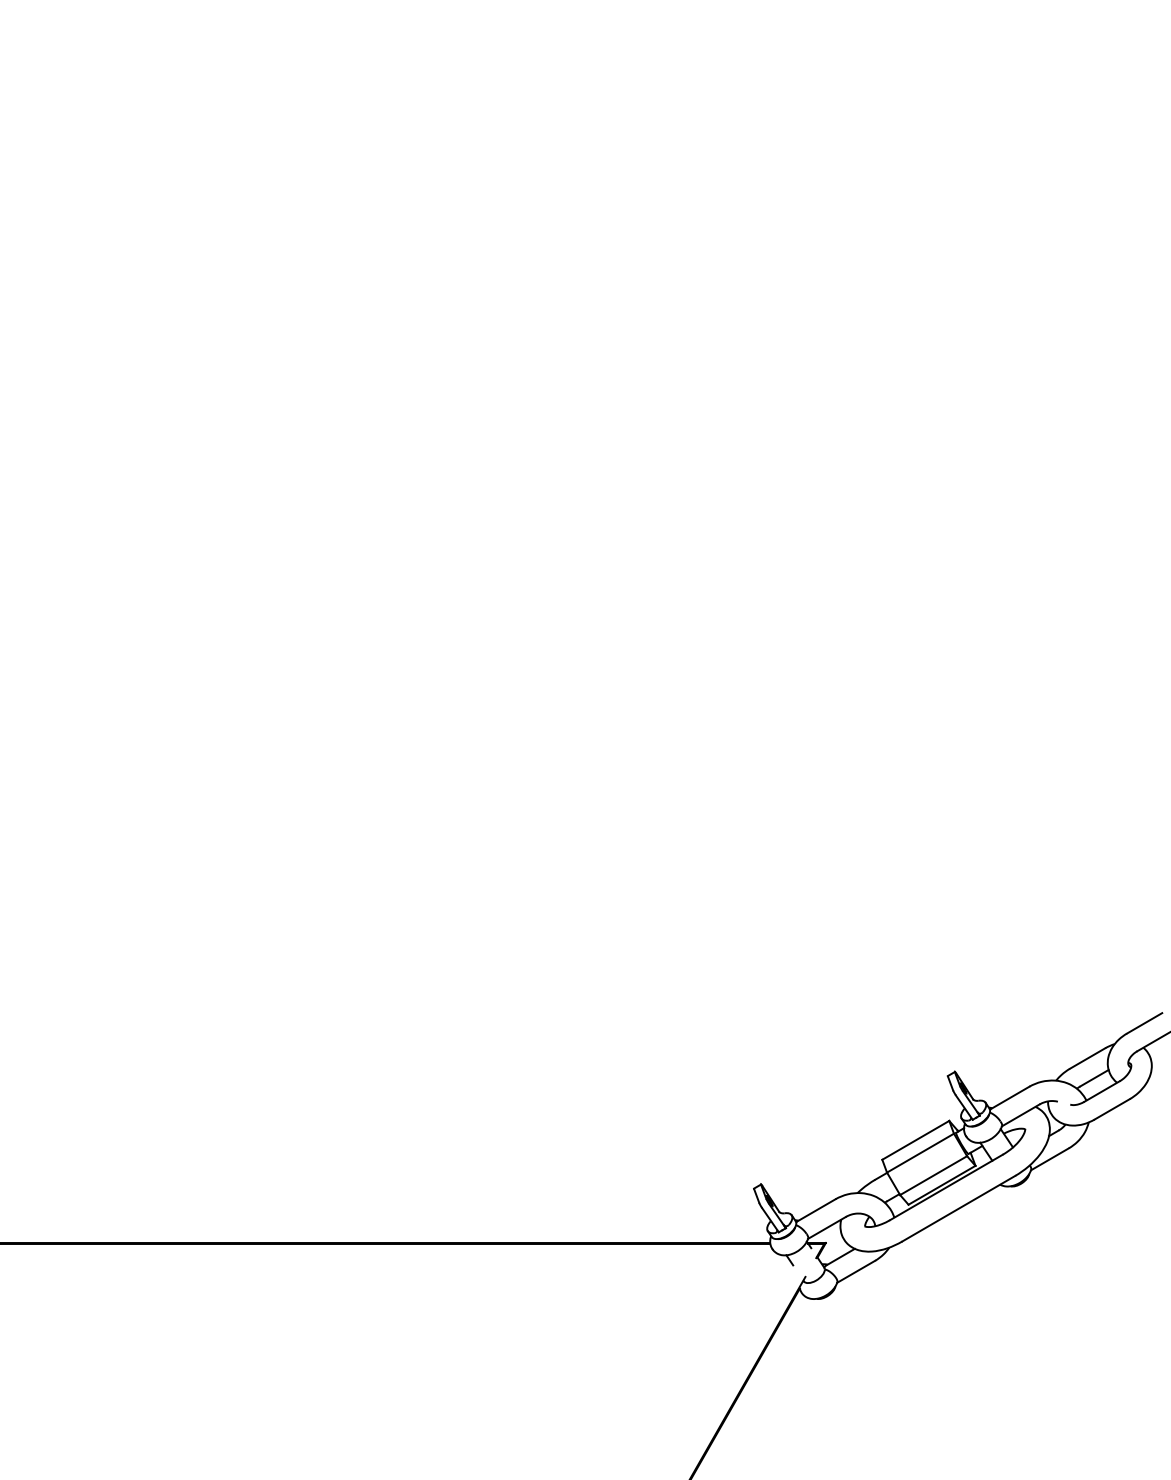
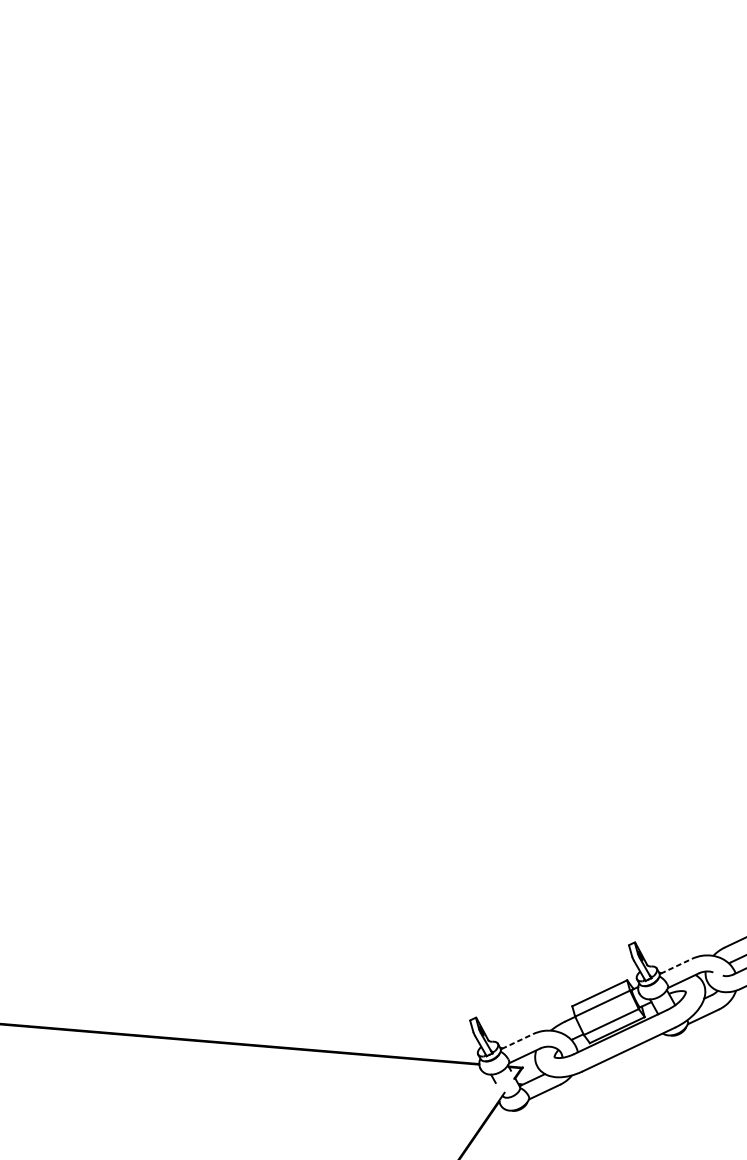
line: (1010, 1097) -> (676, 966), solid -> dashed
line: (816, 1210) -> (517, 1041), solid -> dashed

